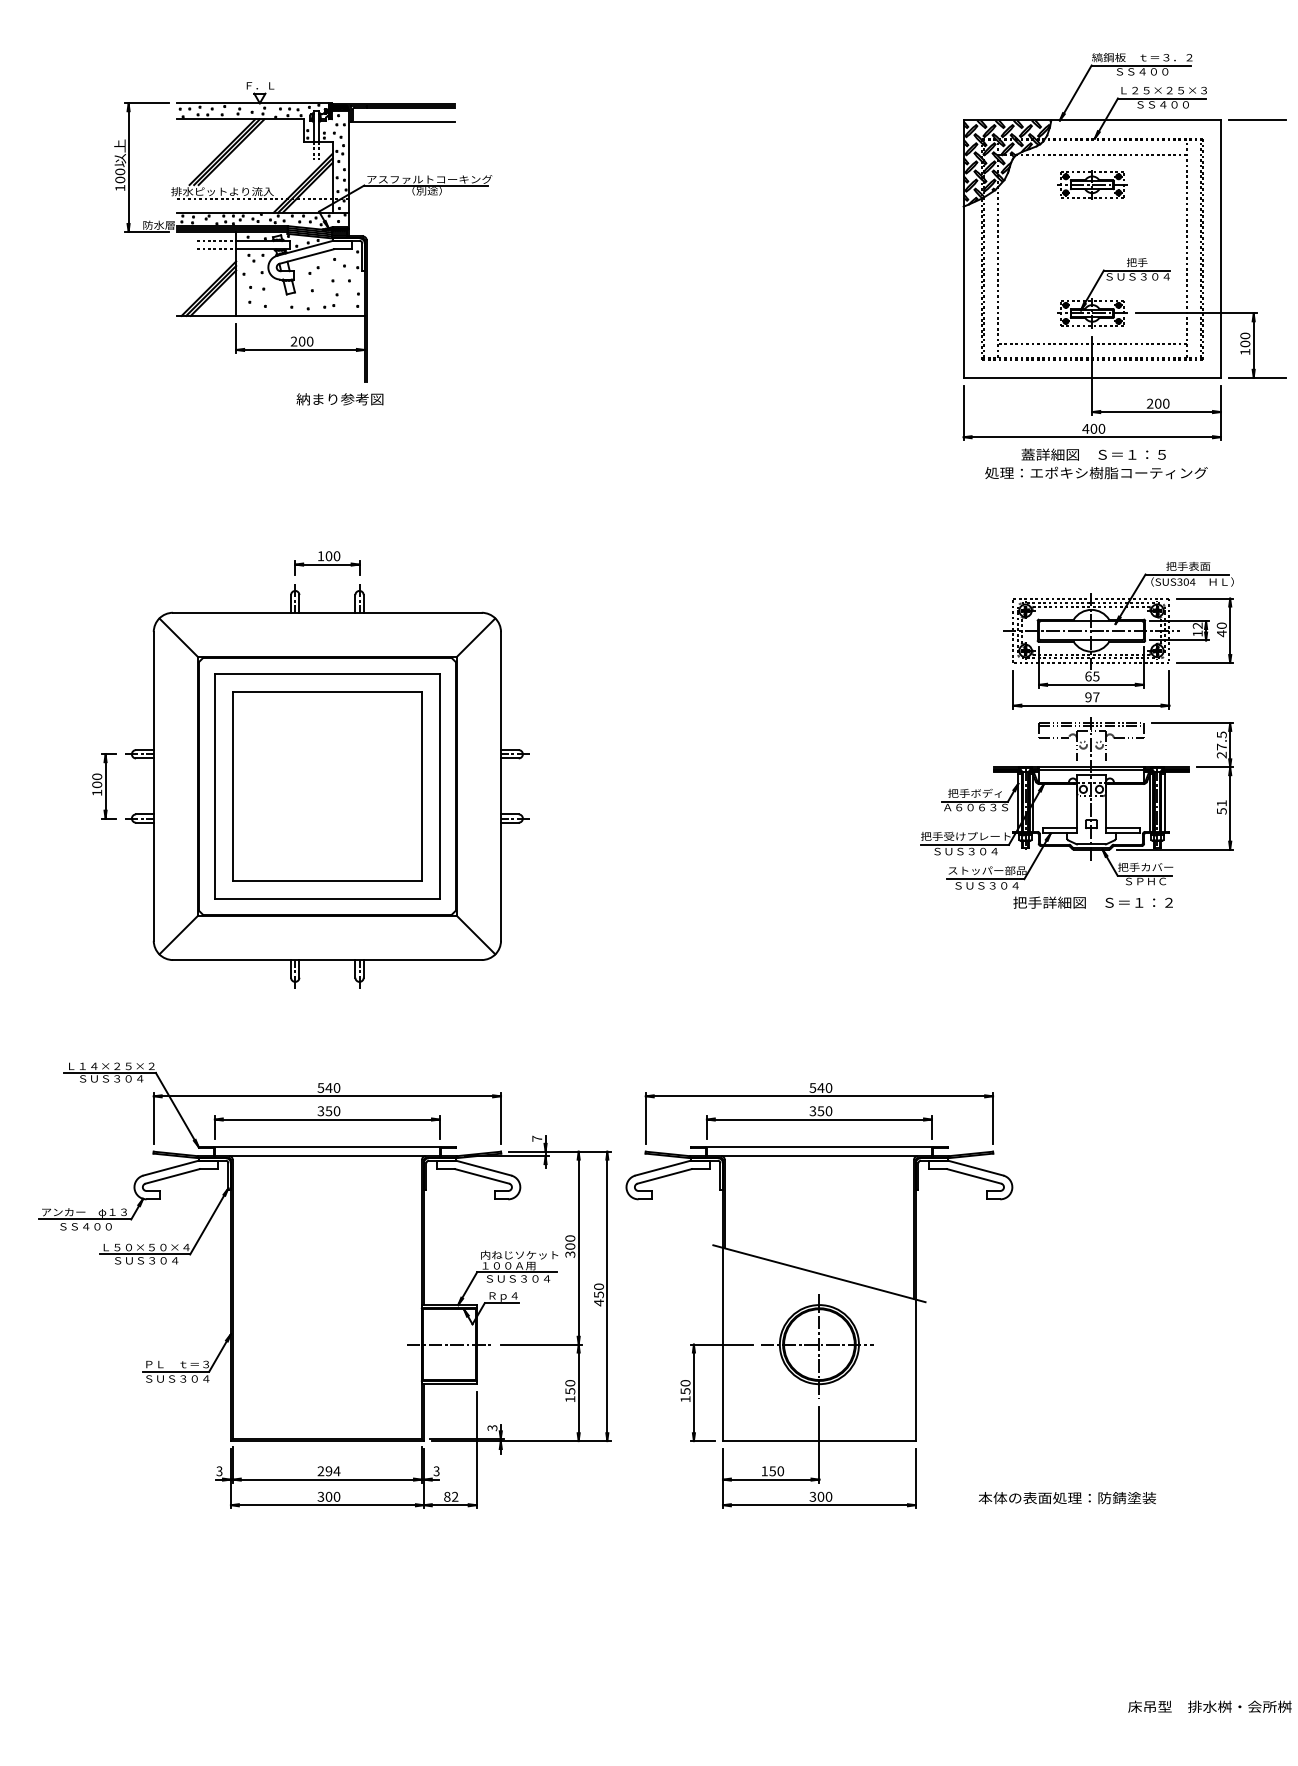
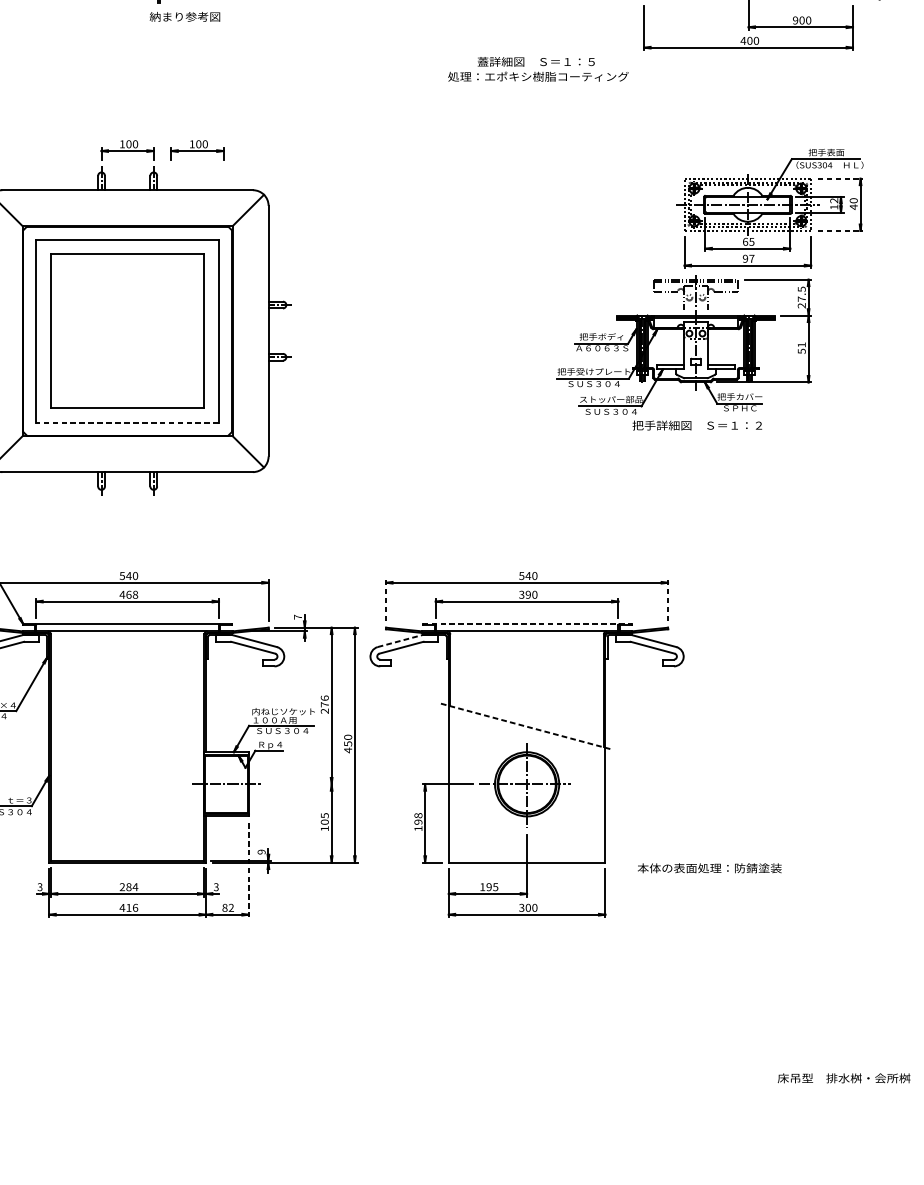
text: (339, 399) -> (184, 17), moved
text: (1149, 403) -> (795, 20), 200 -> 900
text: (1096, 463) -> (538, 69), moved
part: (413, 563) -> (197, 150), added
line: (1205, 598) -> (840, 178), solid -> dashed
line: (1205, 662) -> (840, 230), solid -> dashed
part: (1076, 812) -> (683, 352), moved
line: (327, 898) -> (127, 422), solid -> dashed
text: (328, 1111) -> (128, 595), 350 -> 468
text: (820, 1111) -> (527, 595), 350 -> 390
line: (645, 1117) -> (385, 599), solid -> dashed
line: (993, 1117) -> (668, 599), solid -> dashed
line: (819, 1147) -> (527, 624), solid -> dashed
line: (663, 1168) -> (400, 641), solid -> dashed
text: (570, 1246) -> (325, 704), 300 -> 276
line: (819, 1273) -> (527, 726), solid -> dashed
line: (540, 1344) -> (300, 784), removed
text: (570, 1387) -> (325, 819), 150 -> 105
text: (685, 1387) -> (418, 819), 150 -> 198
text: (492, 1428) -> (261, 852), 3 -> 9
line: (476, 1450) -> (248, 870), solid -> dashed
text: (328, 1471) -> (128, 887), 294 -> 284
text: (776, 1471) -> (492, 887), 150 -> 195
text: (328, 1496) -> (128, 907), 300 -> 416
text: (1066, 1498) -> (708, 868), moved

